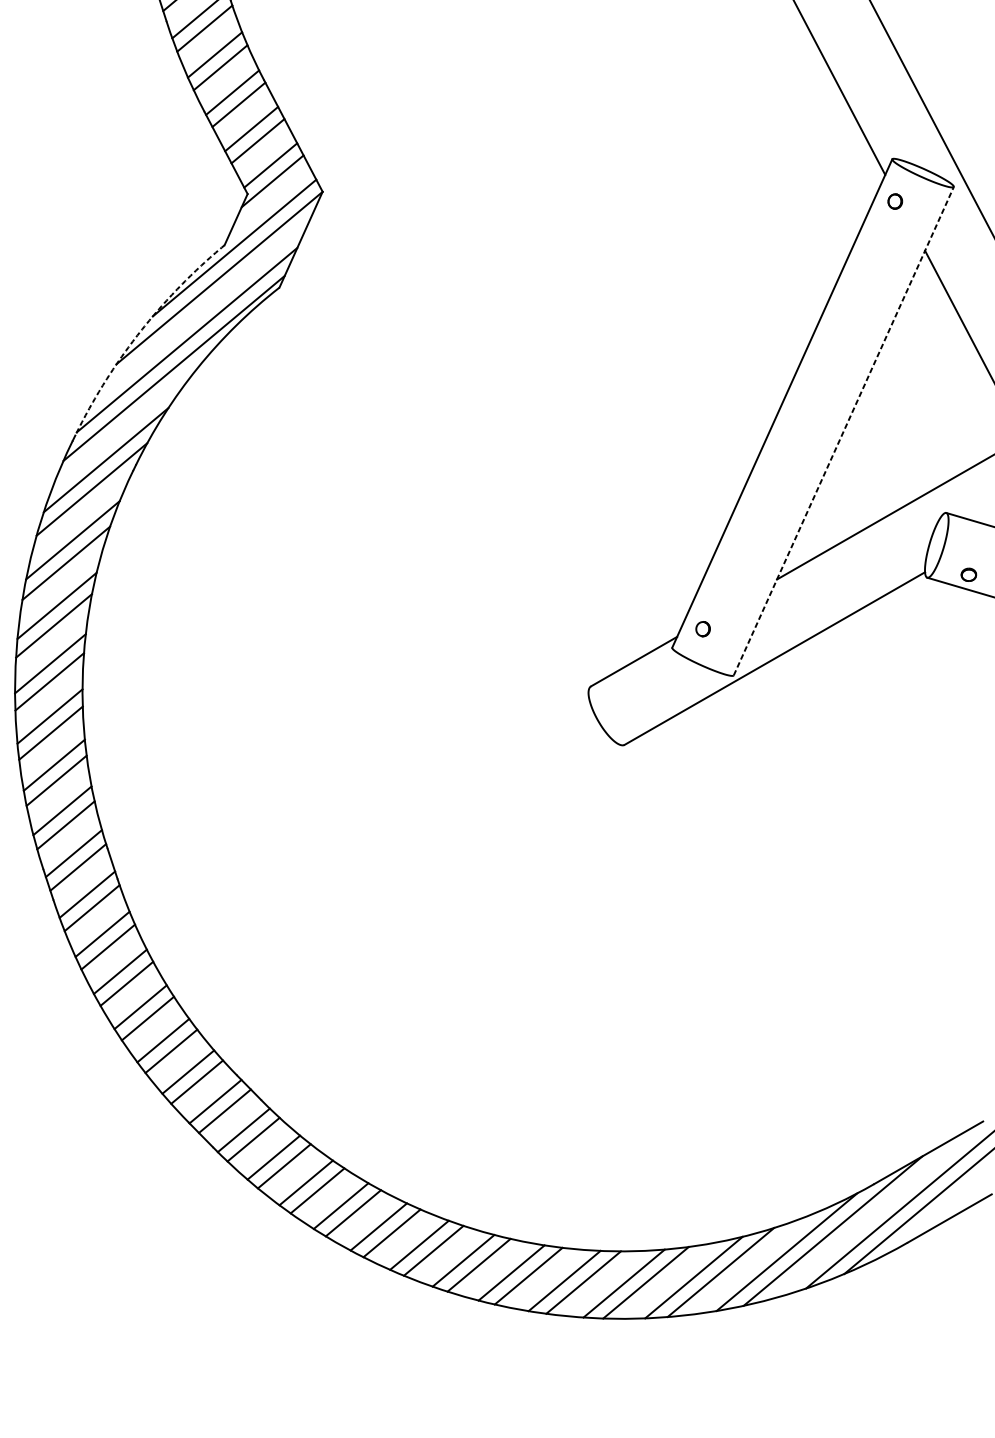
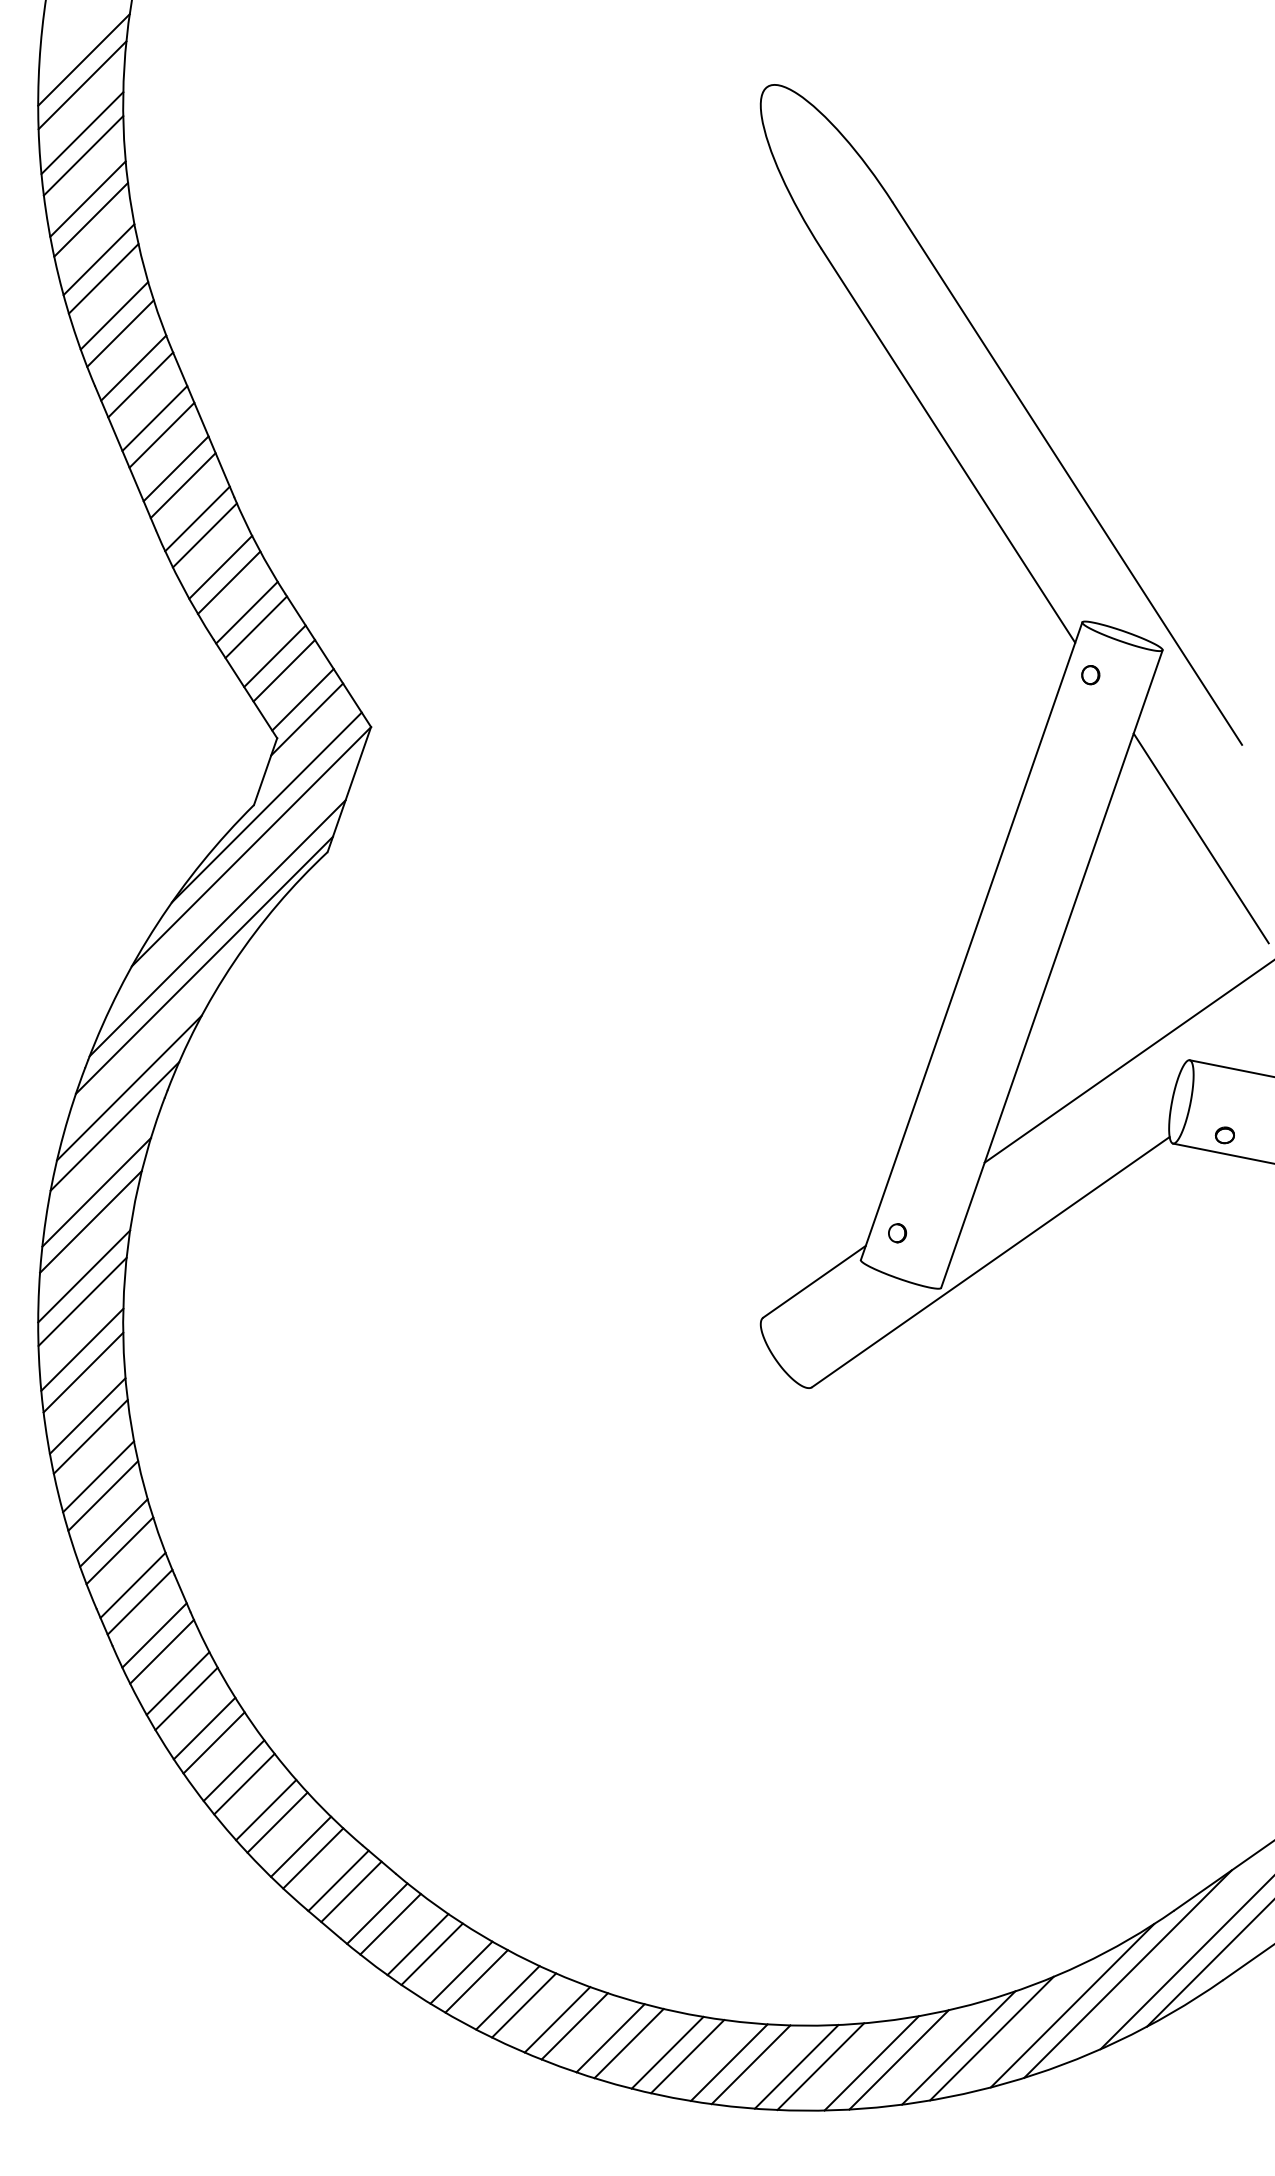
arc: (139, 332) -> (157, 924), dashed -> solid
line: (844, 430) -> (1052, 968), dashed -> solid

